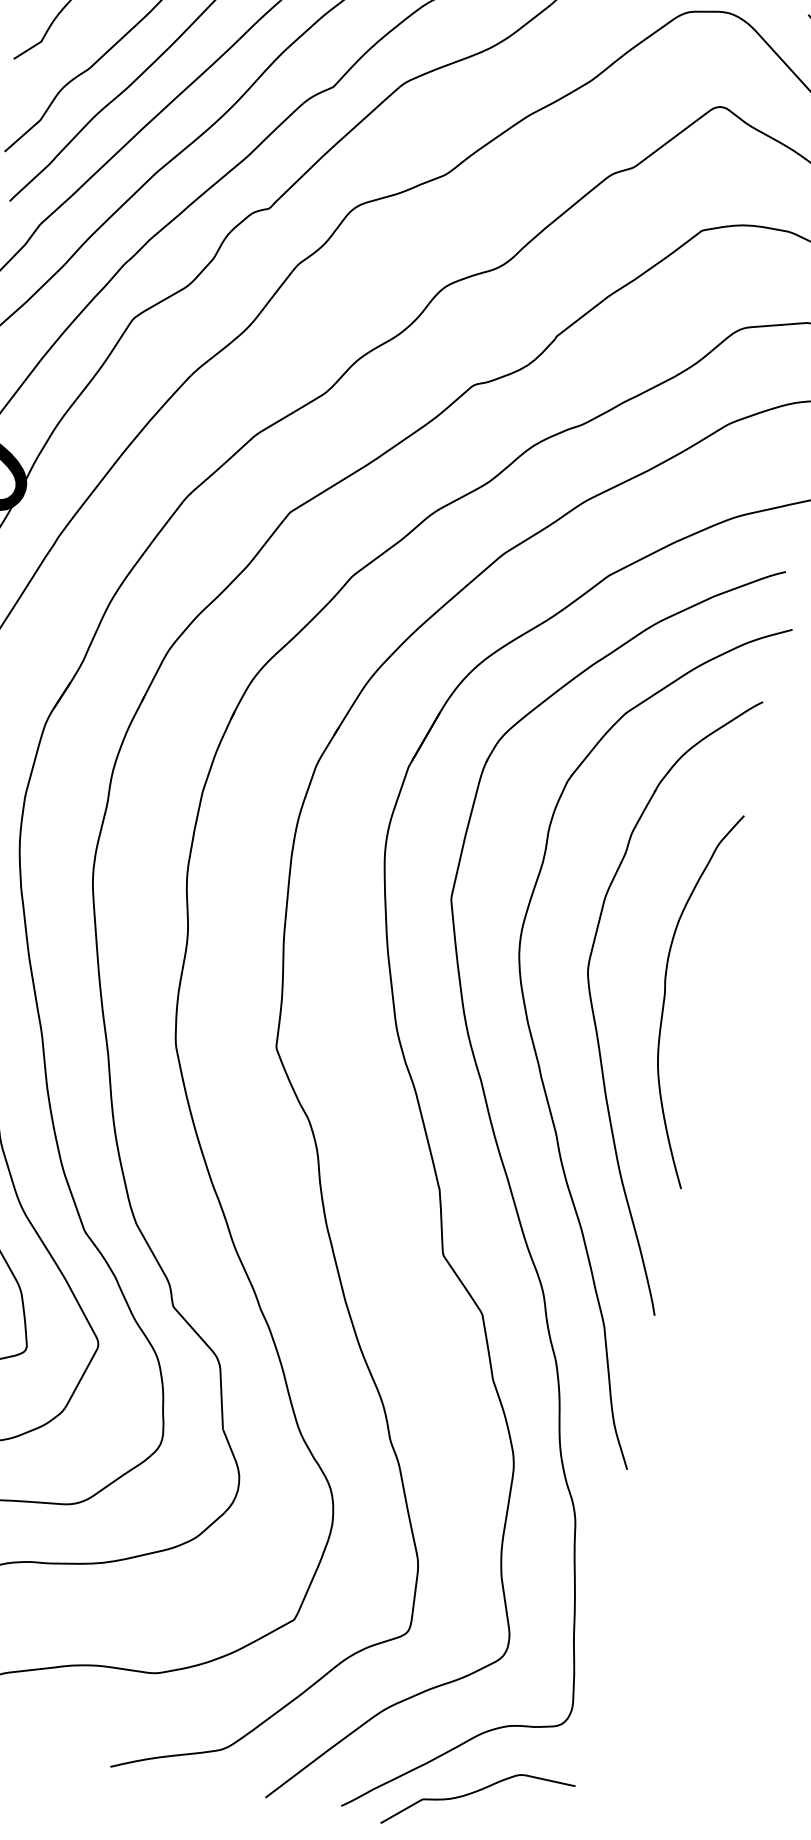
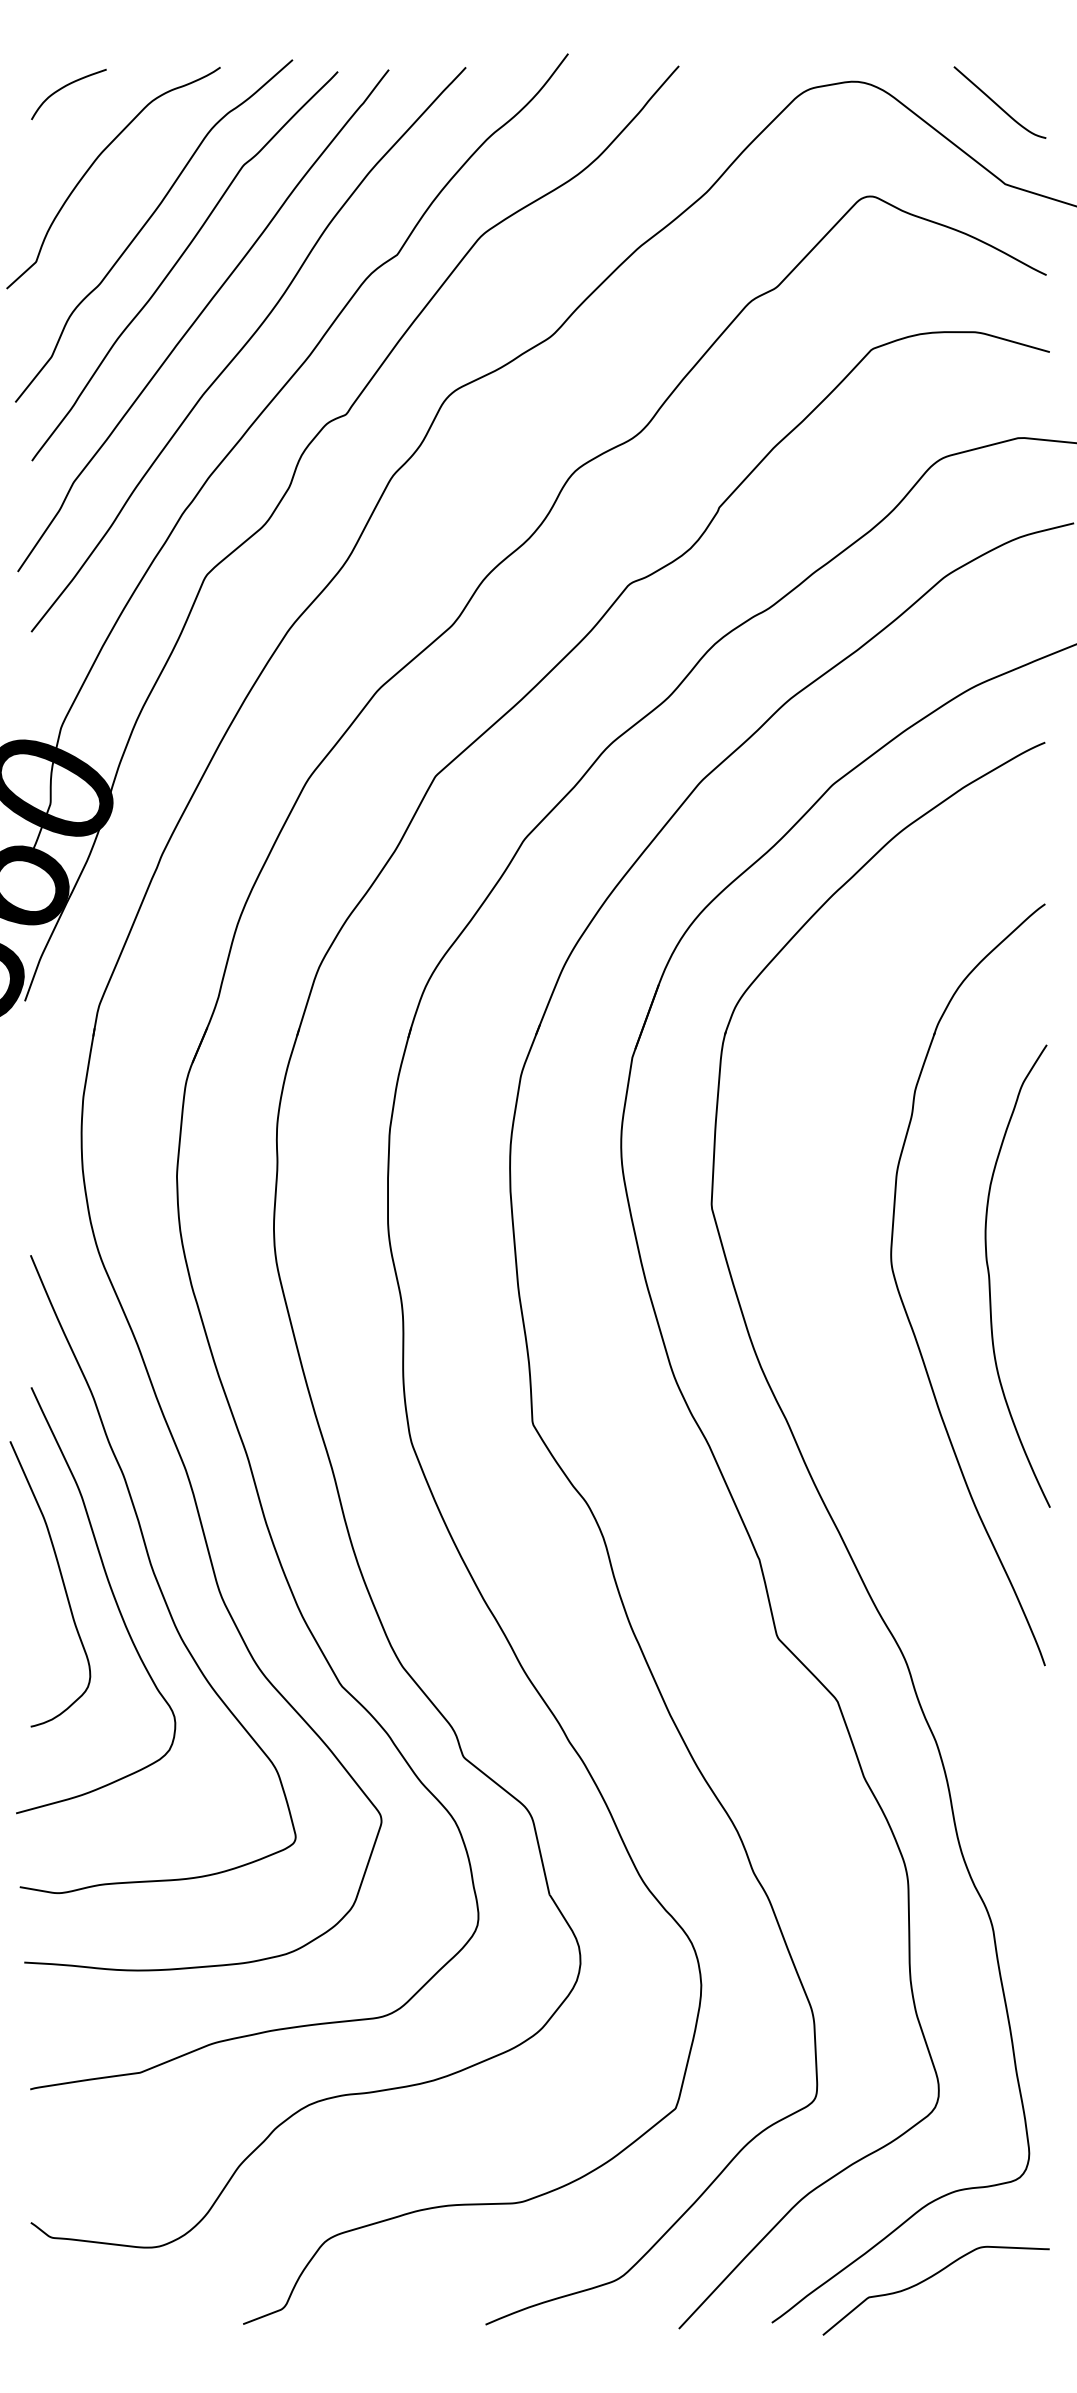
part: (535, 1049) -> (845, 1370), removed

